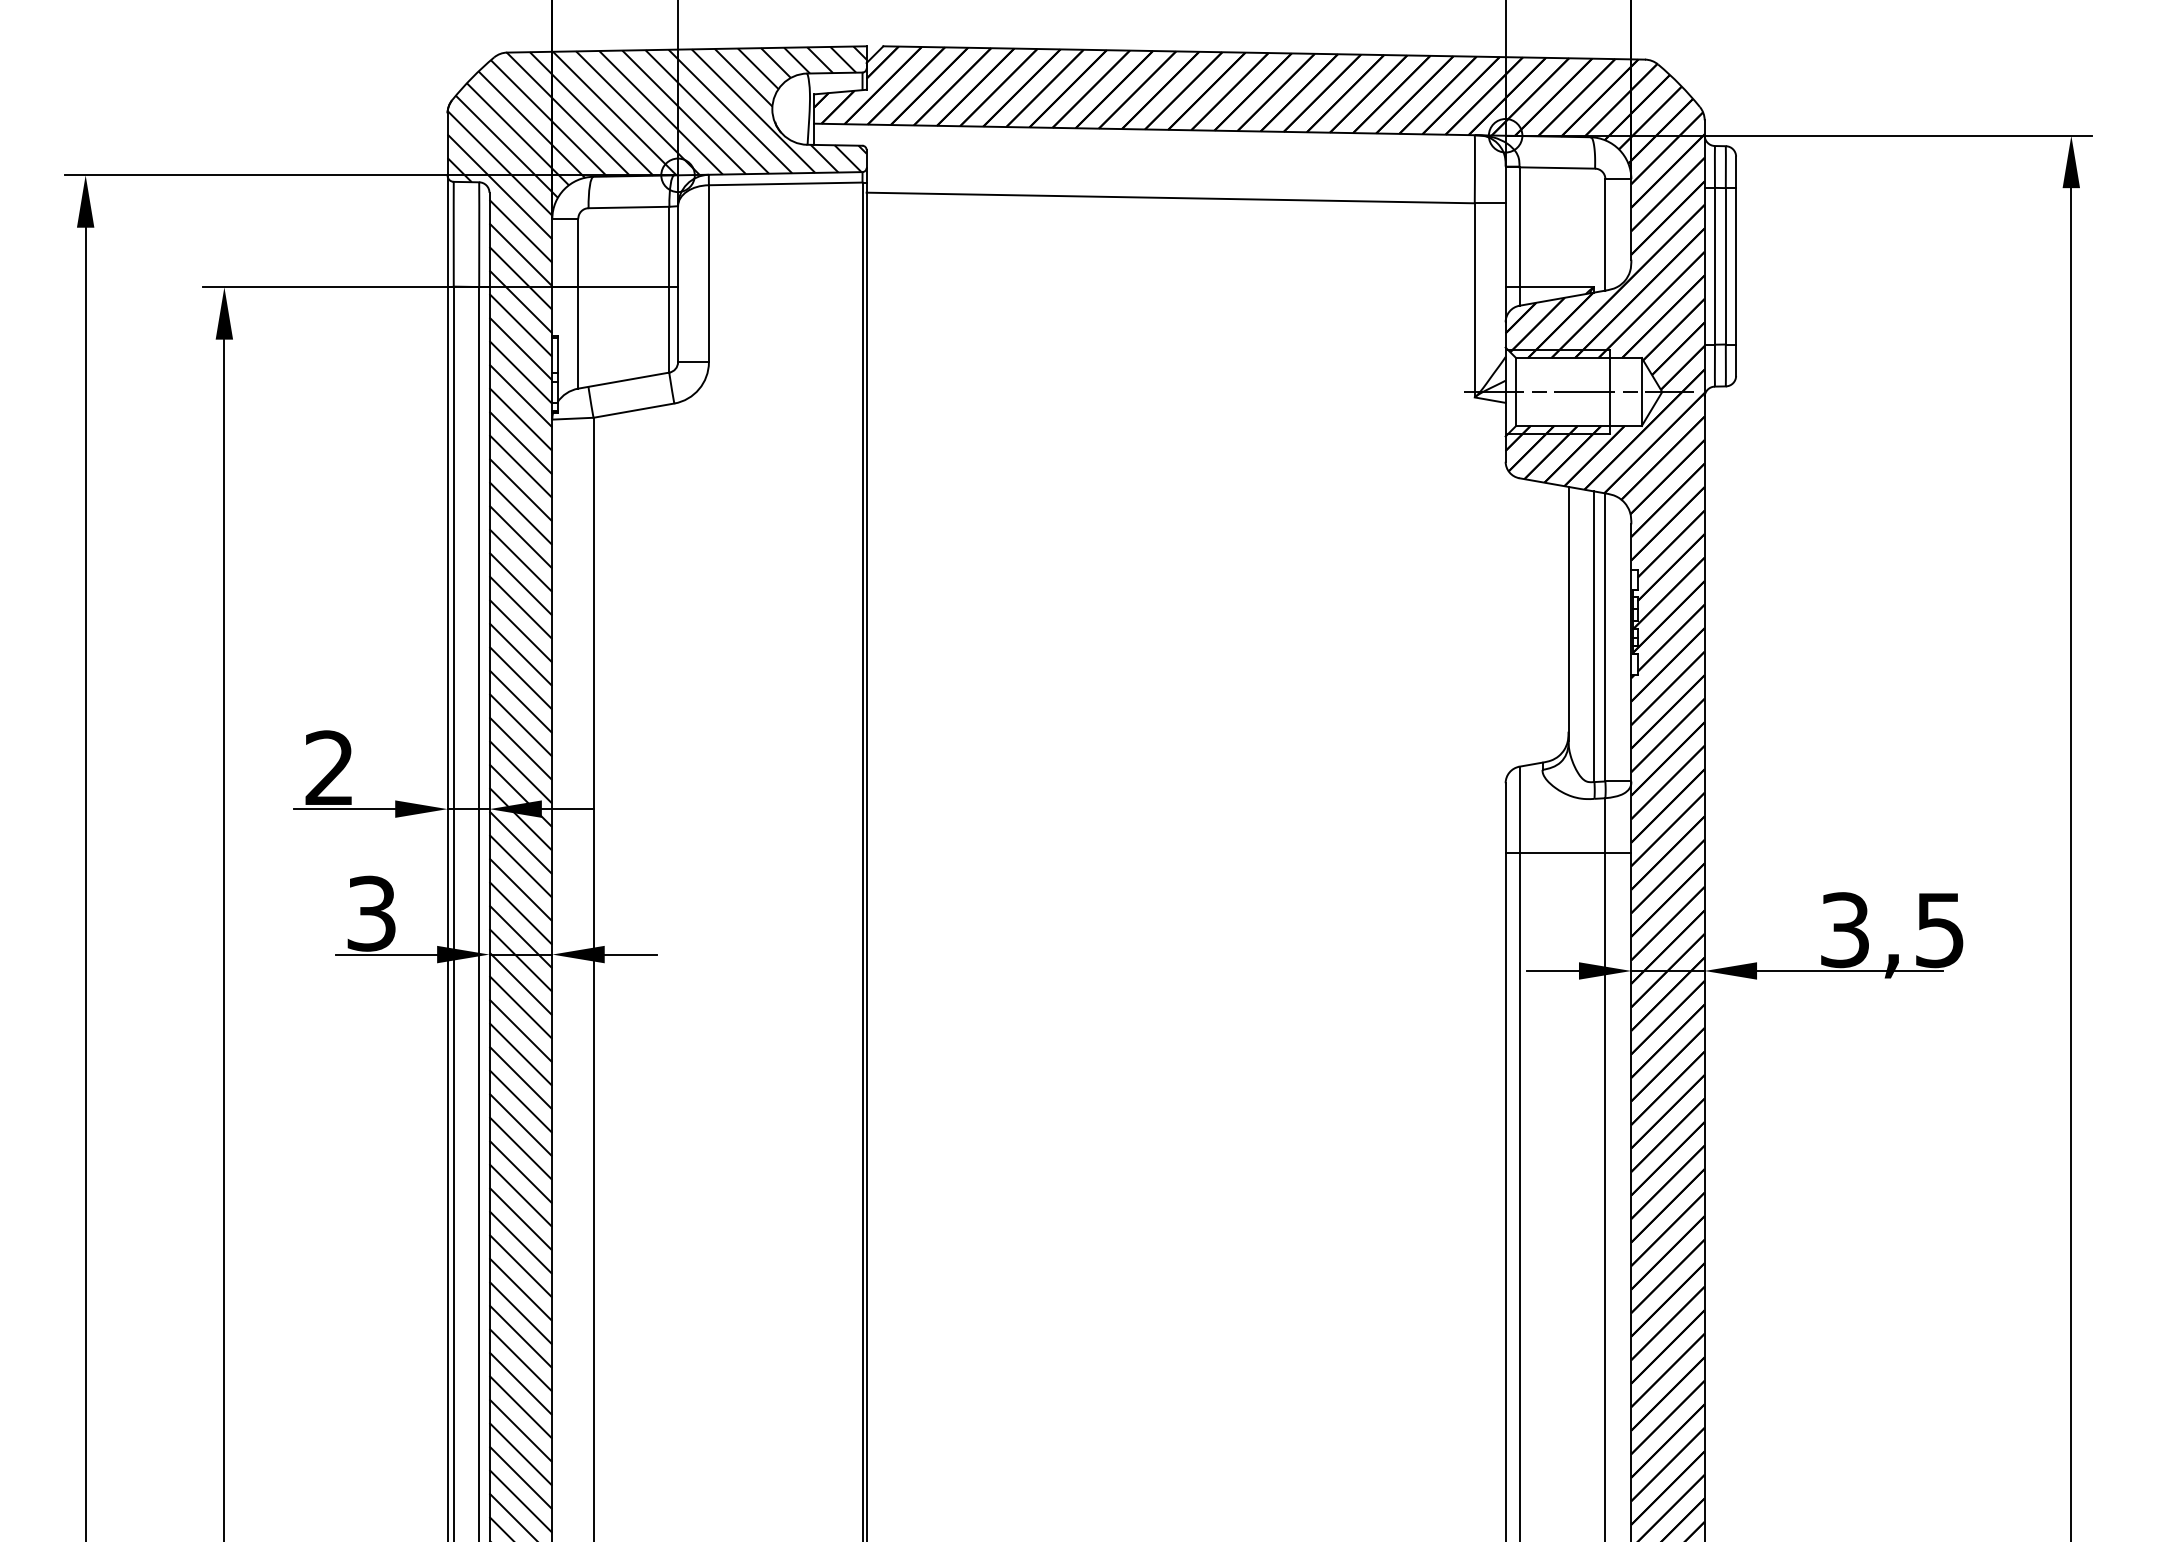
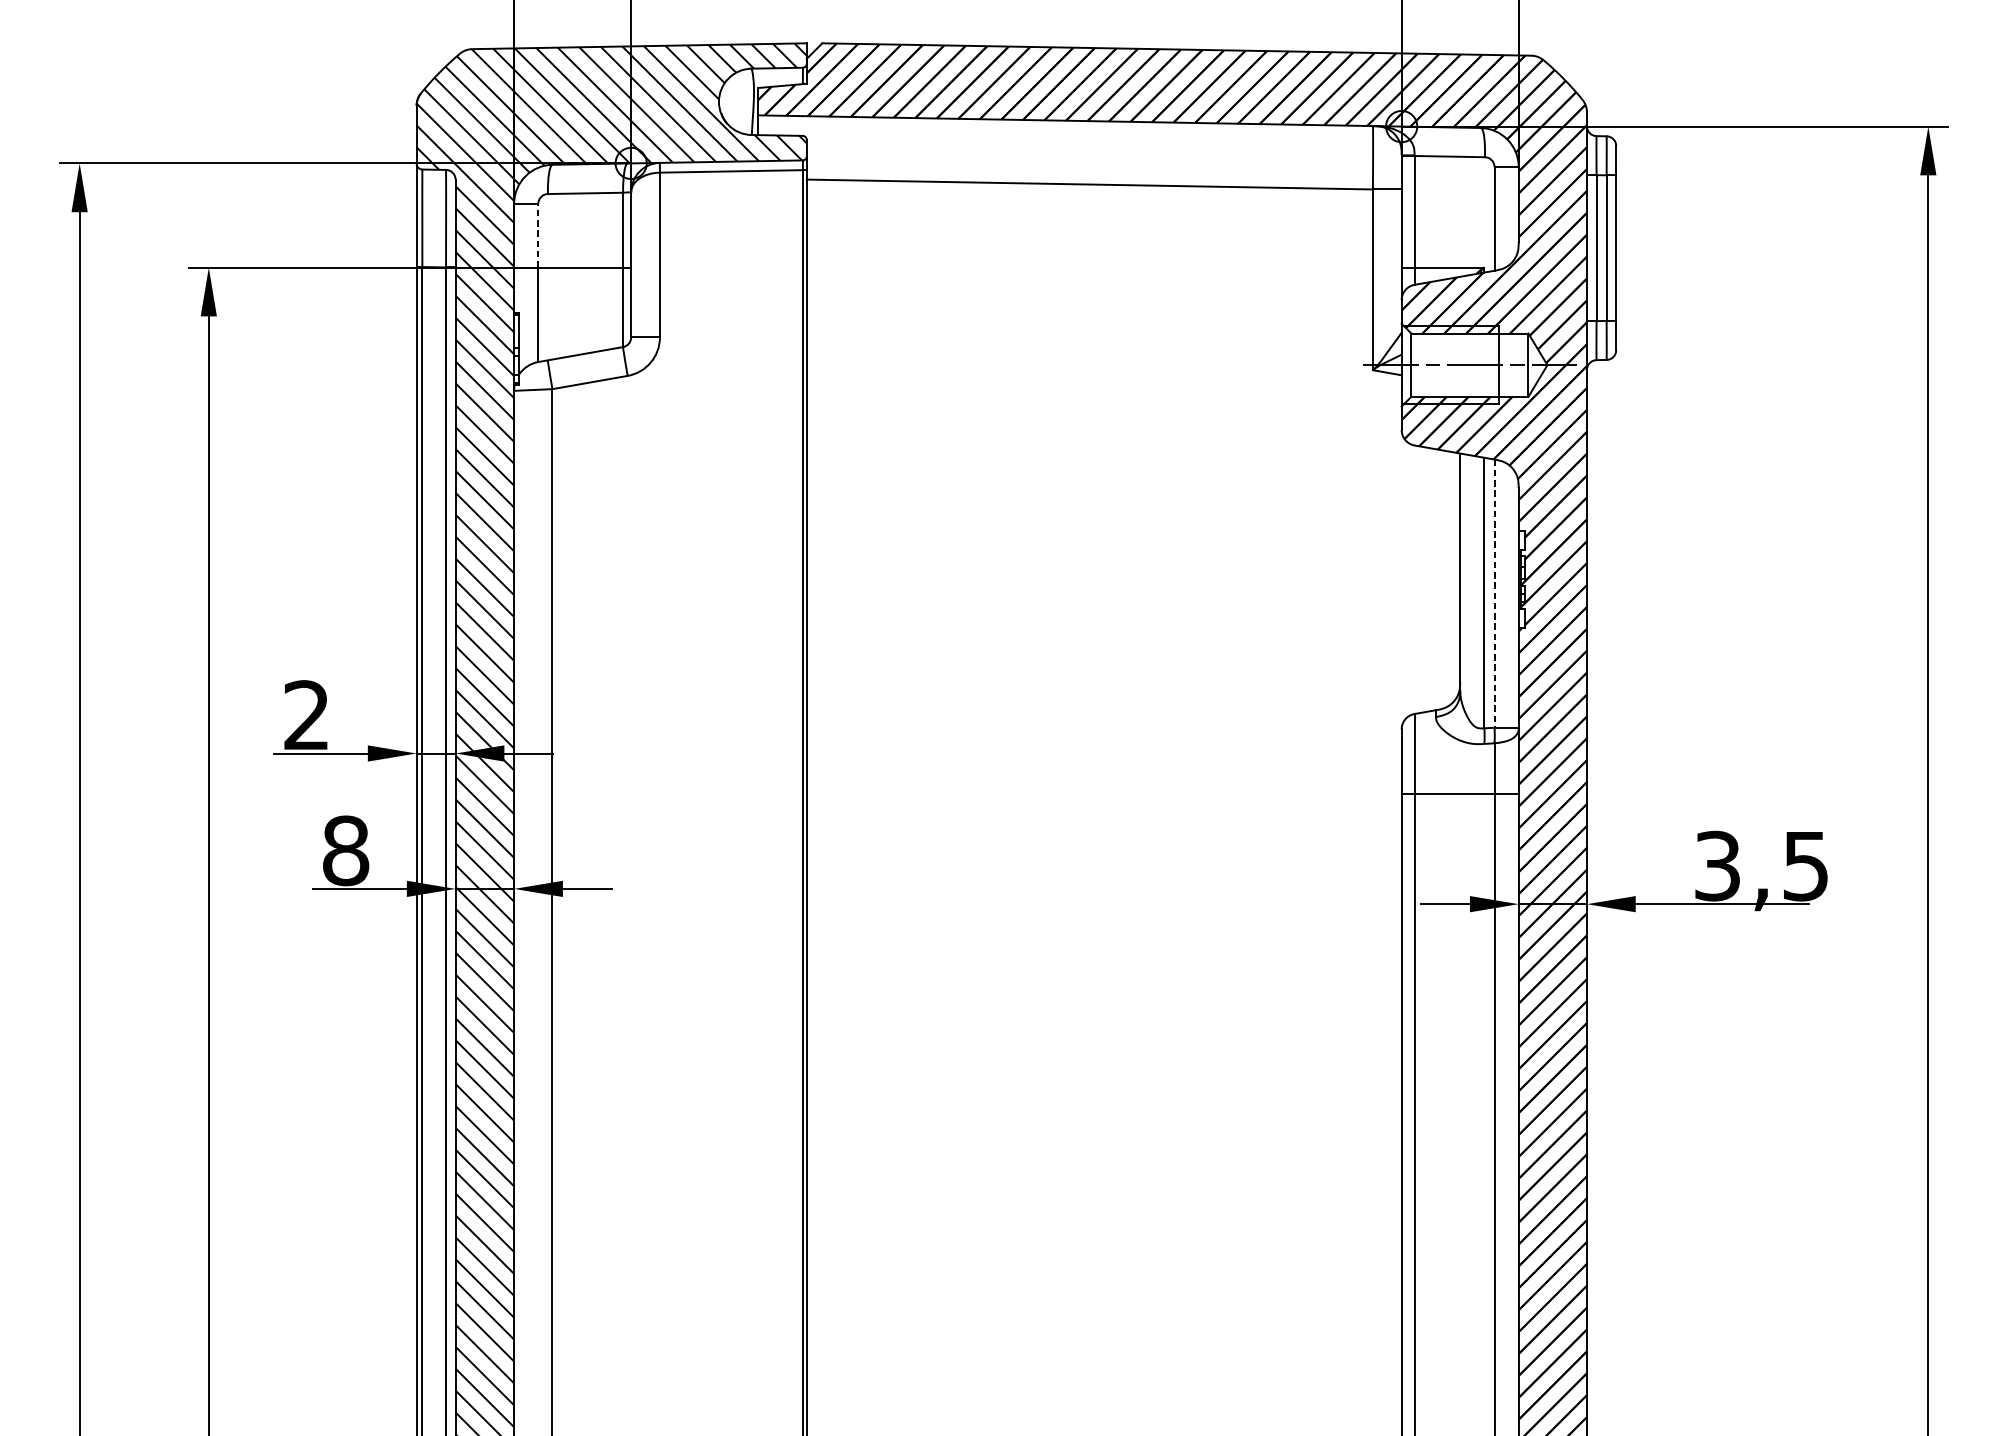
line: (578, 252) -> (538, 235), solid -> dashed
line: (1605, 637) -> (1494, 593), solid -> dashed
text: (371, 913) -> (345, 850), 3 -> 8

